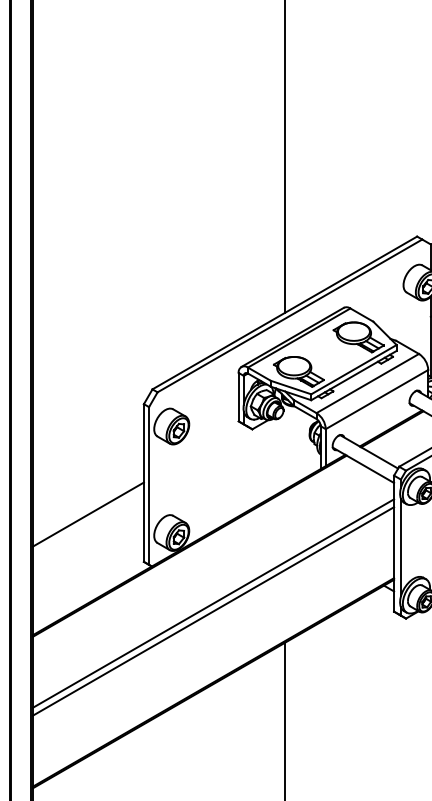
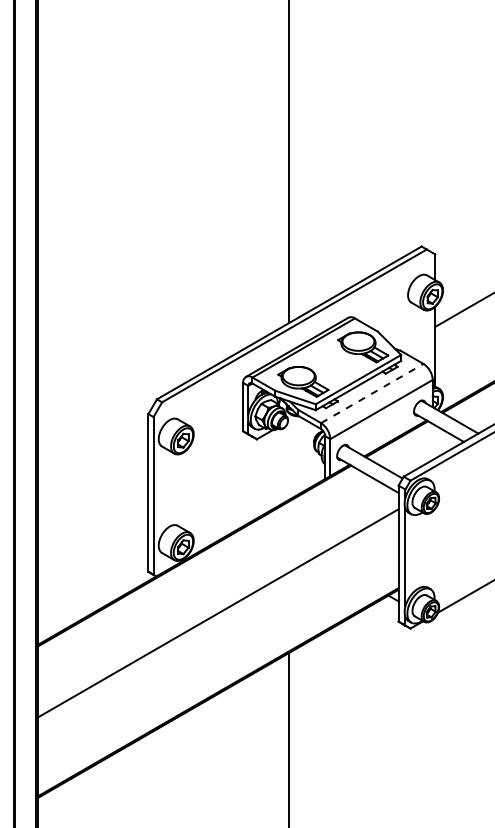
line: (367, 383) -> (372, 393), solid -> dashed
line: (87, 514) -> (92, 524), removed
line: (212, 611) -> (217, 621), removed

